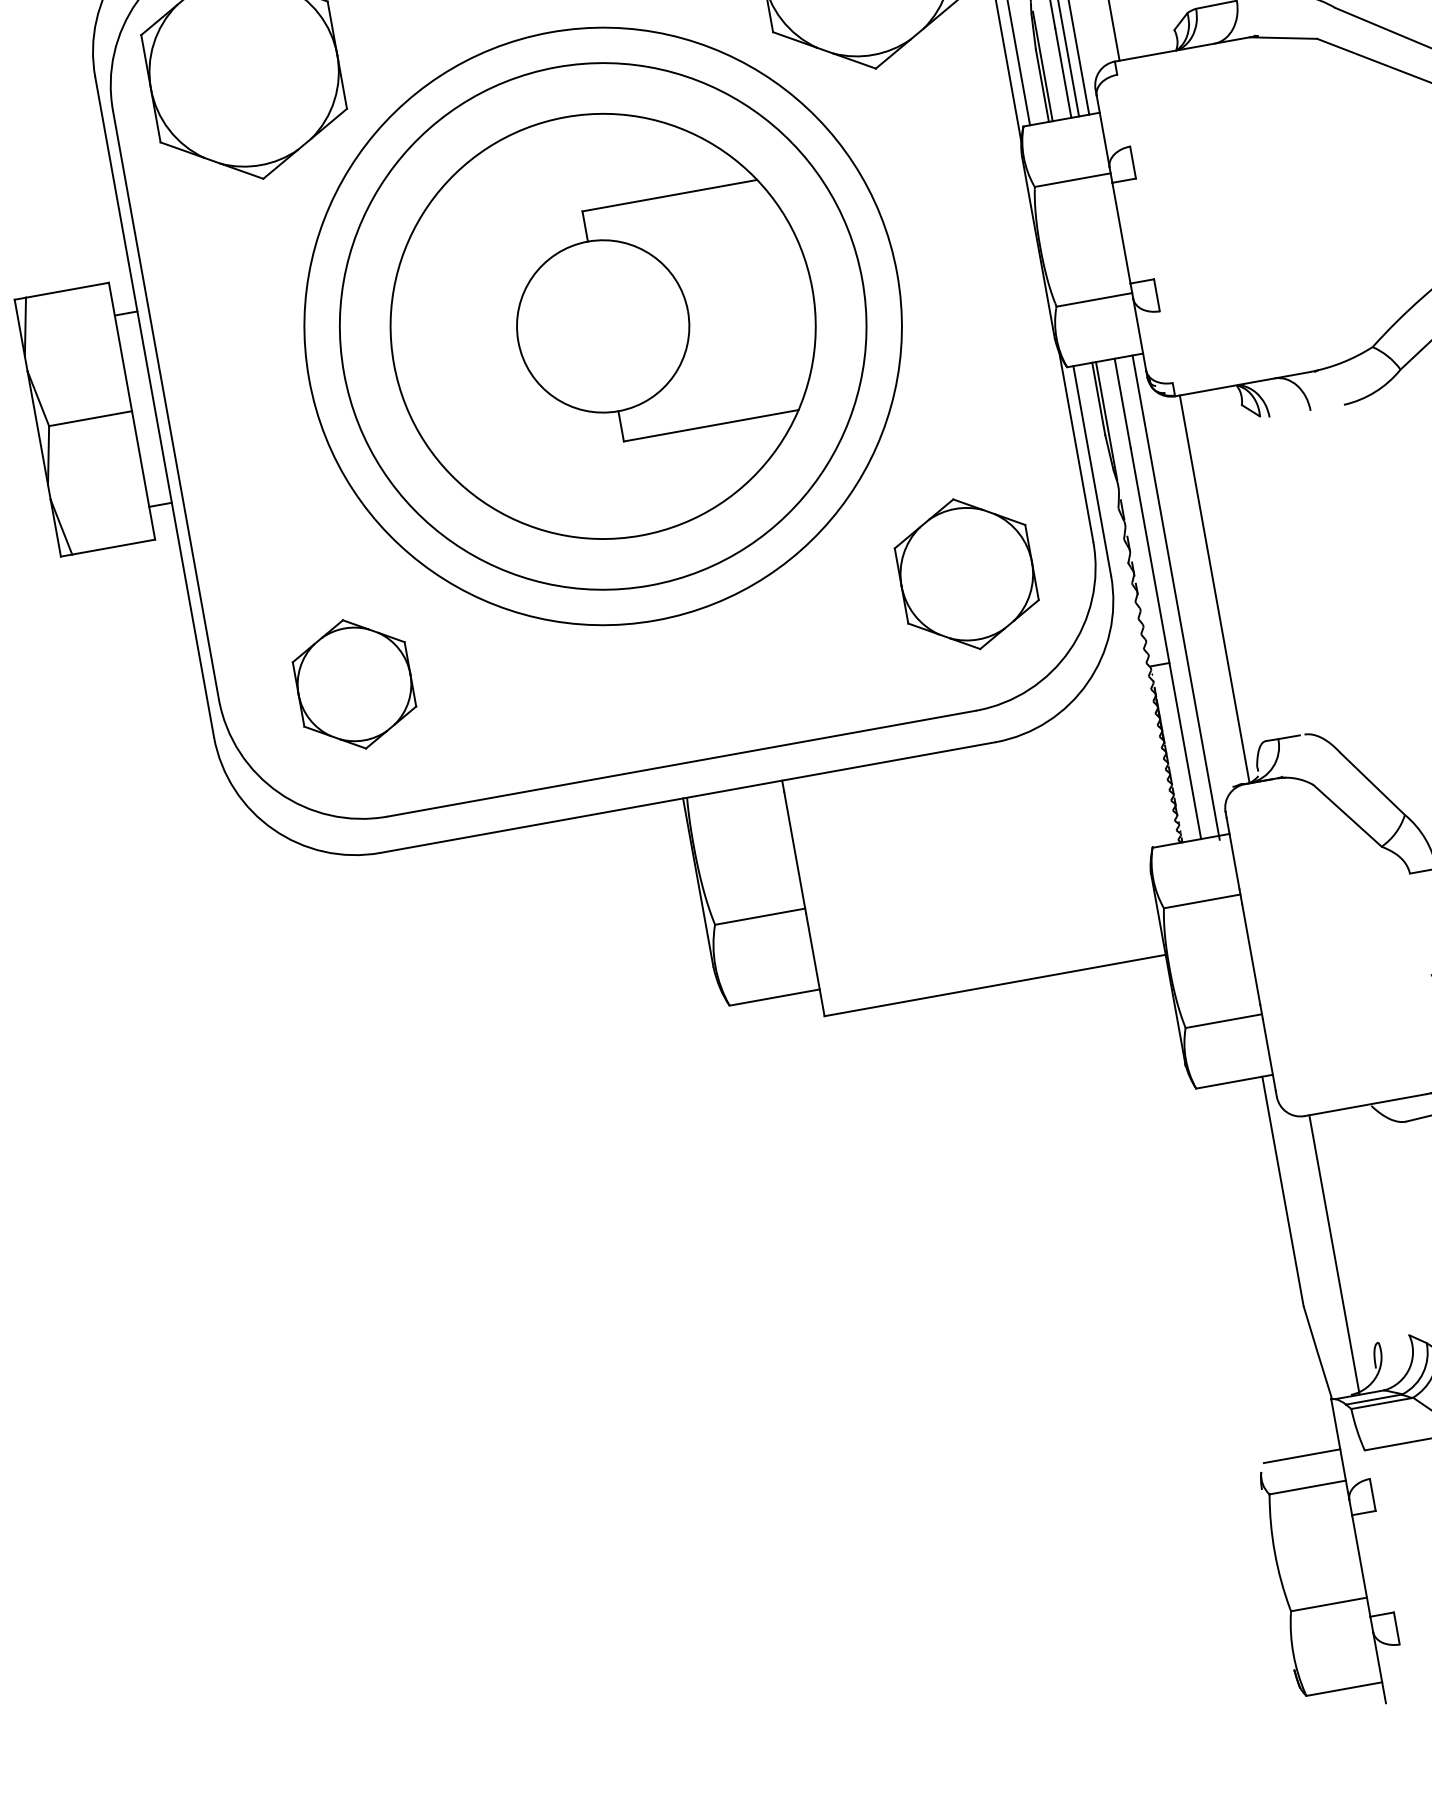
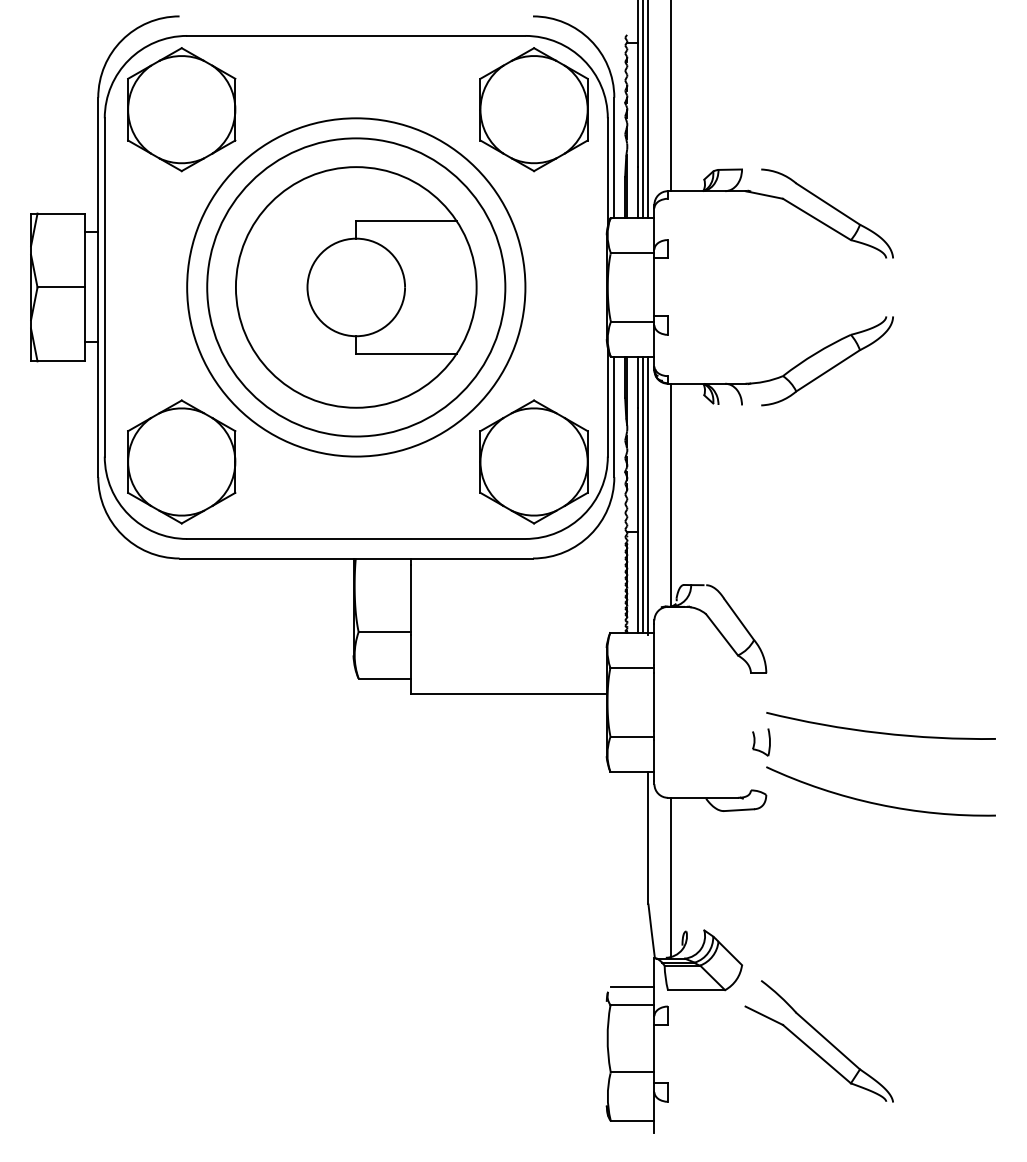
part: (965, 573) -> (533, 461), size x1.43
line: (1165, 596) -> (642, 494), added
part: (353, 683) -> (181, 461), size x1.67

